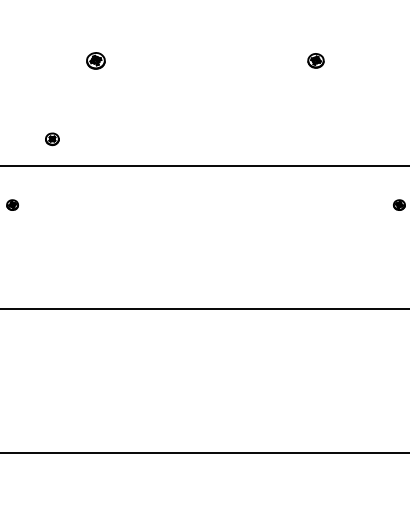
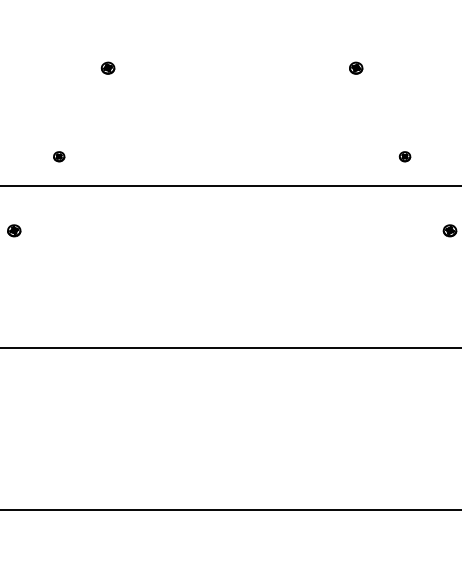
part: (95, 60) -> (107, 67), size x0.62
part: (316, 60) -> (356, 67), size x0.71
part: (52, 139) -> (59, 156), size x0.71
part: (359, 139) -> (404, 156), added

